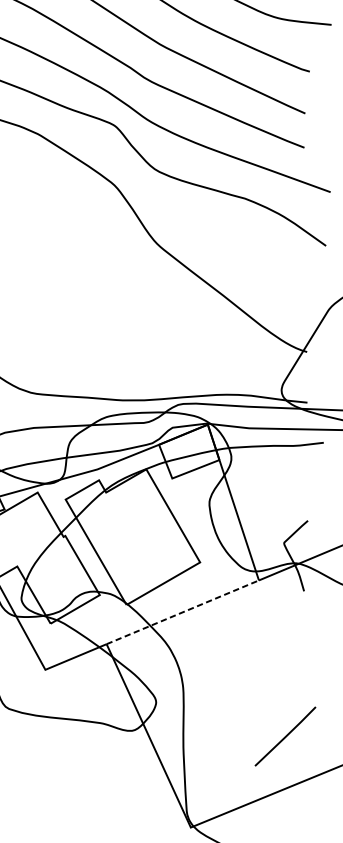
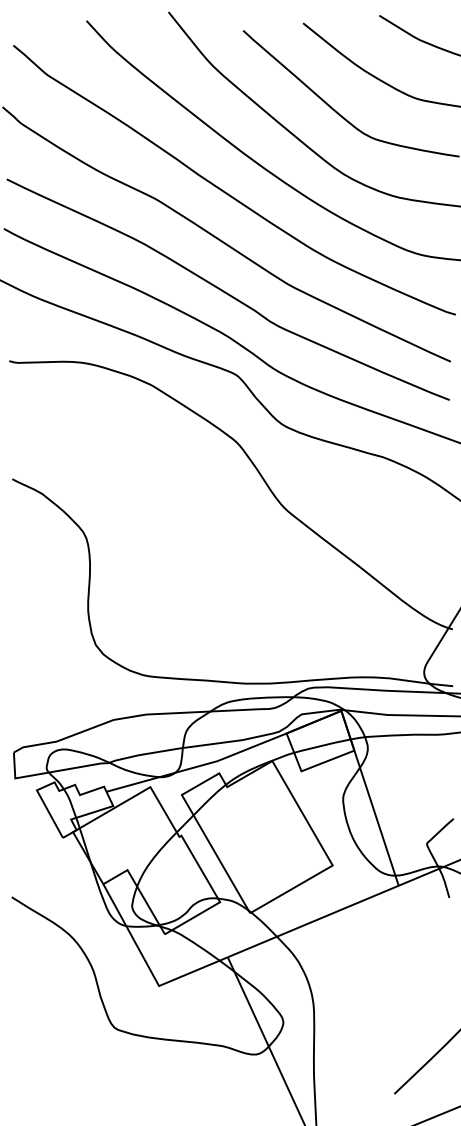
line: (183, 612) -> (313, 921), dashed -> solid

